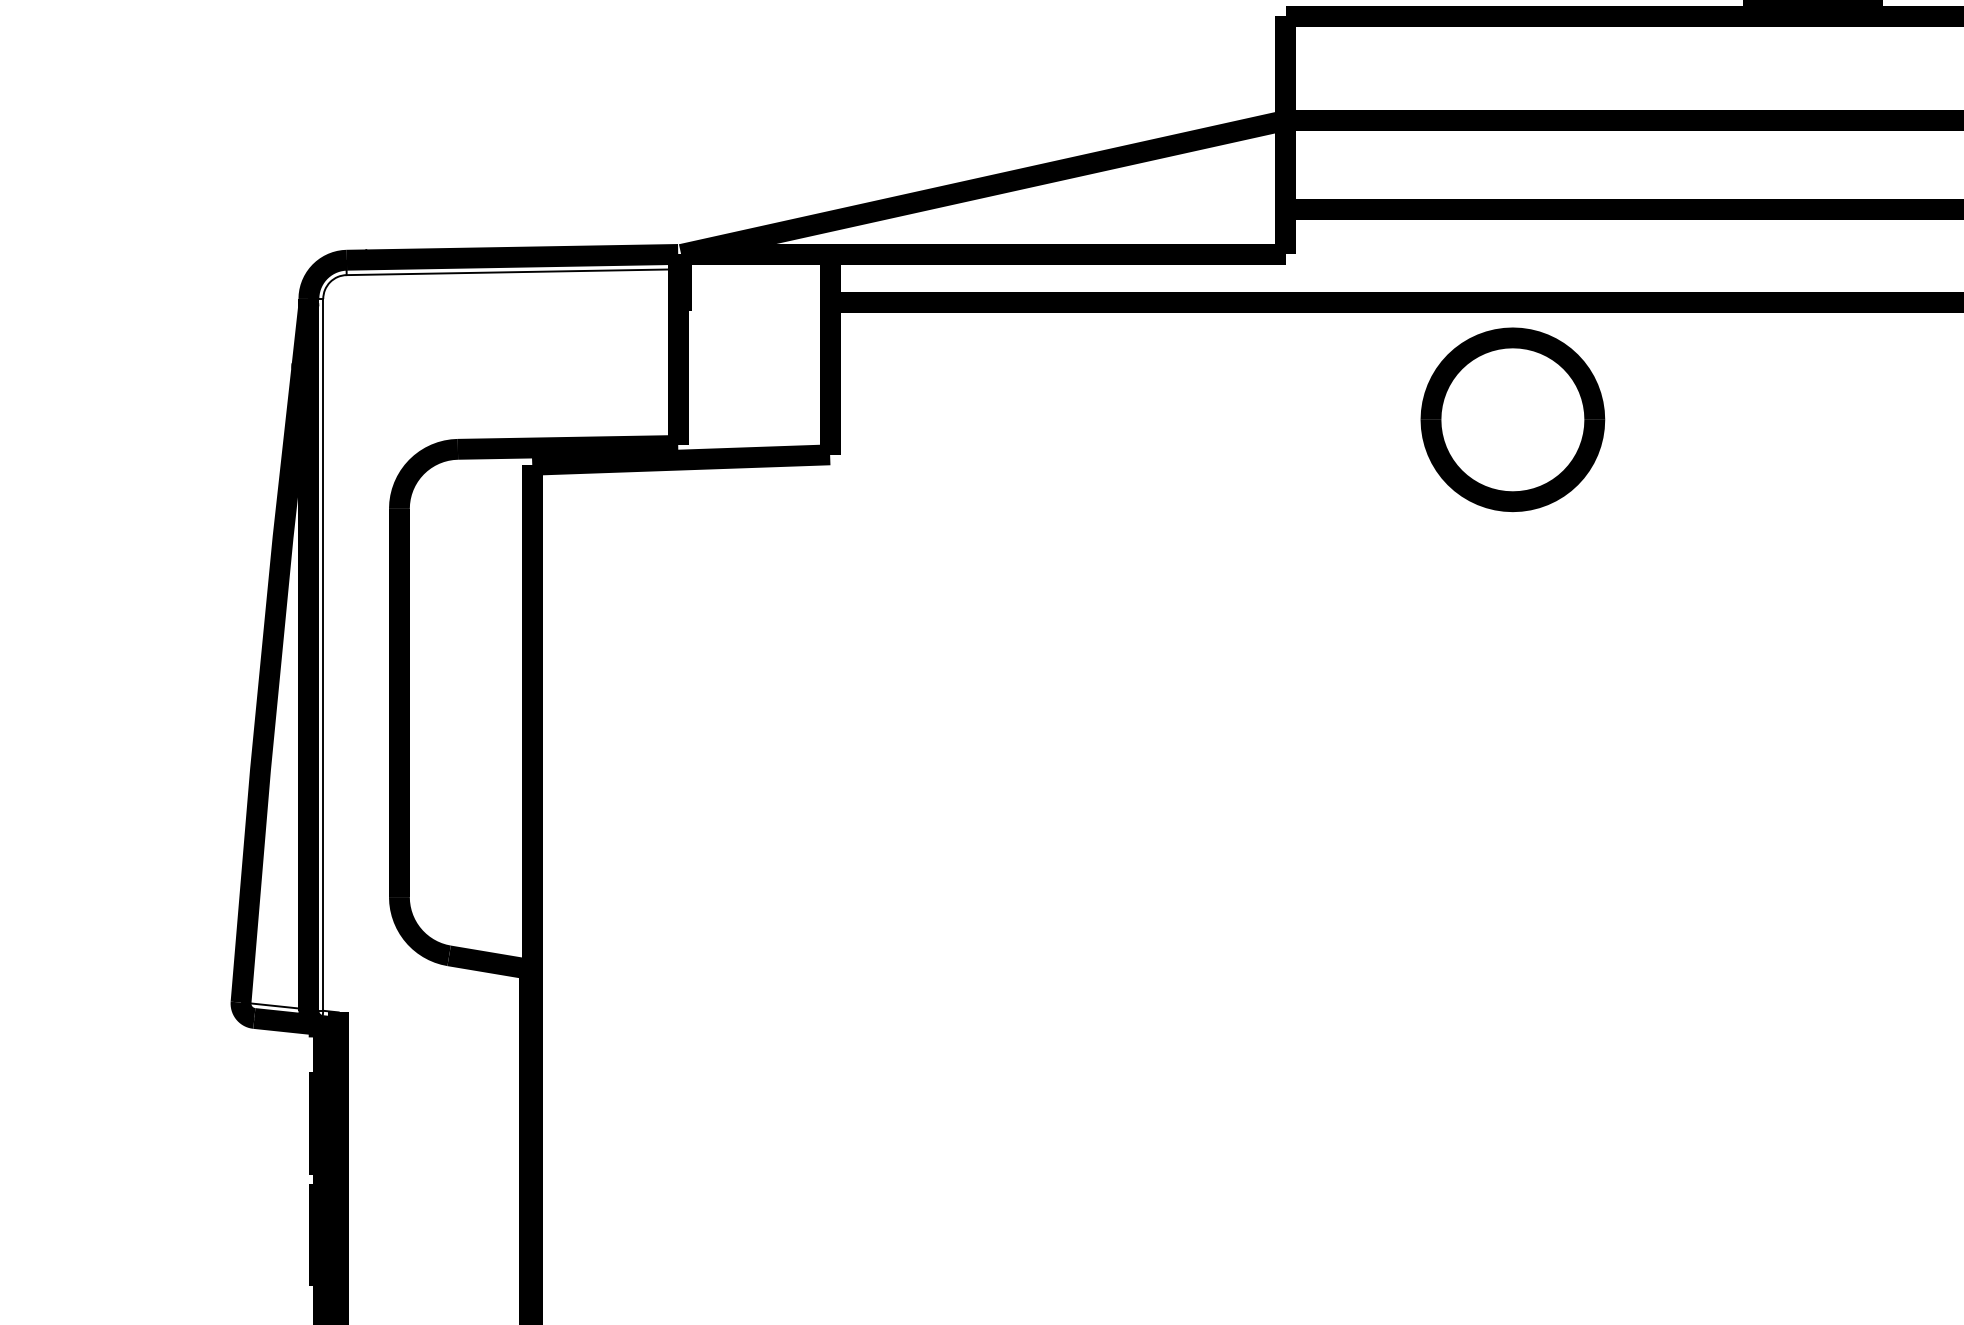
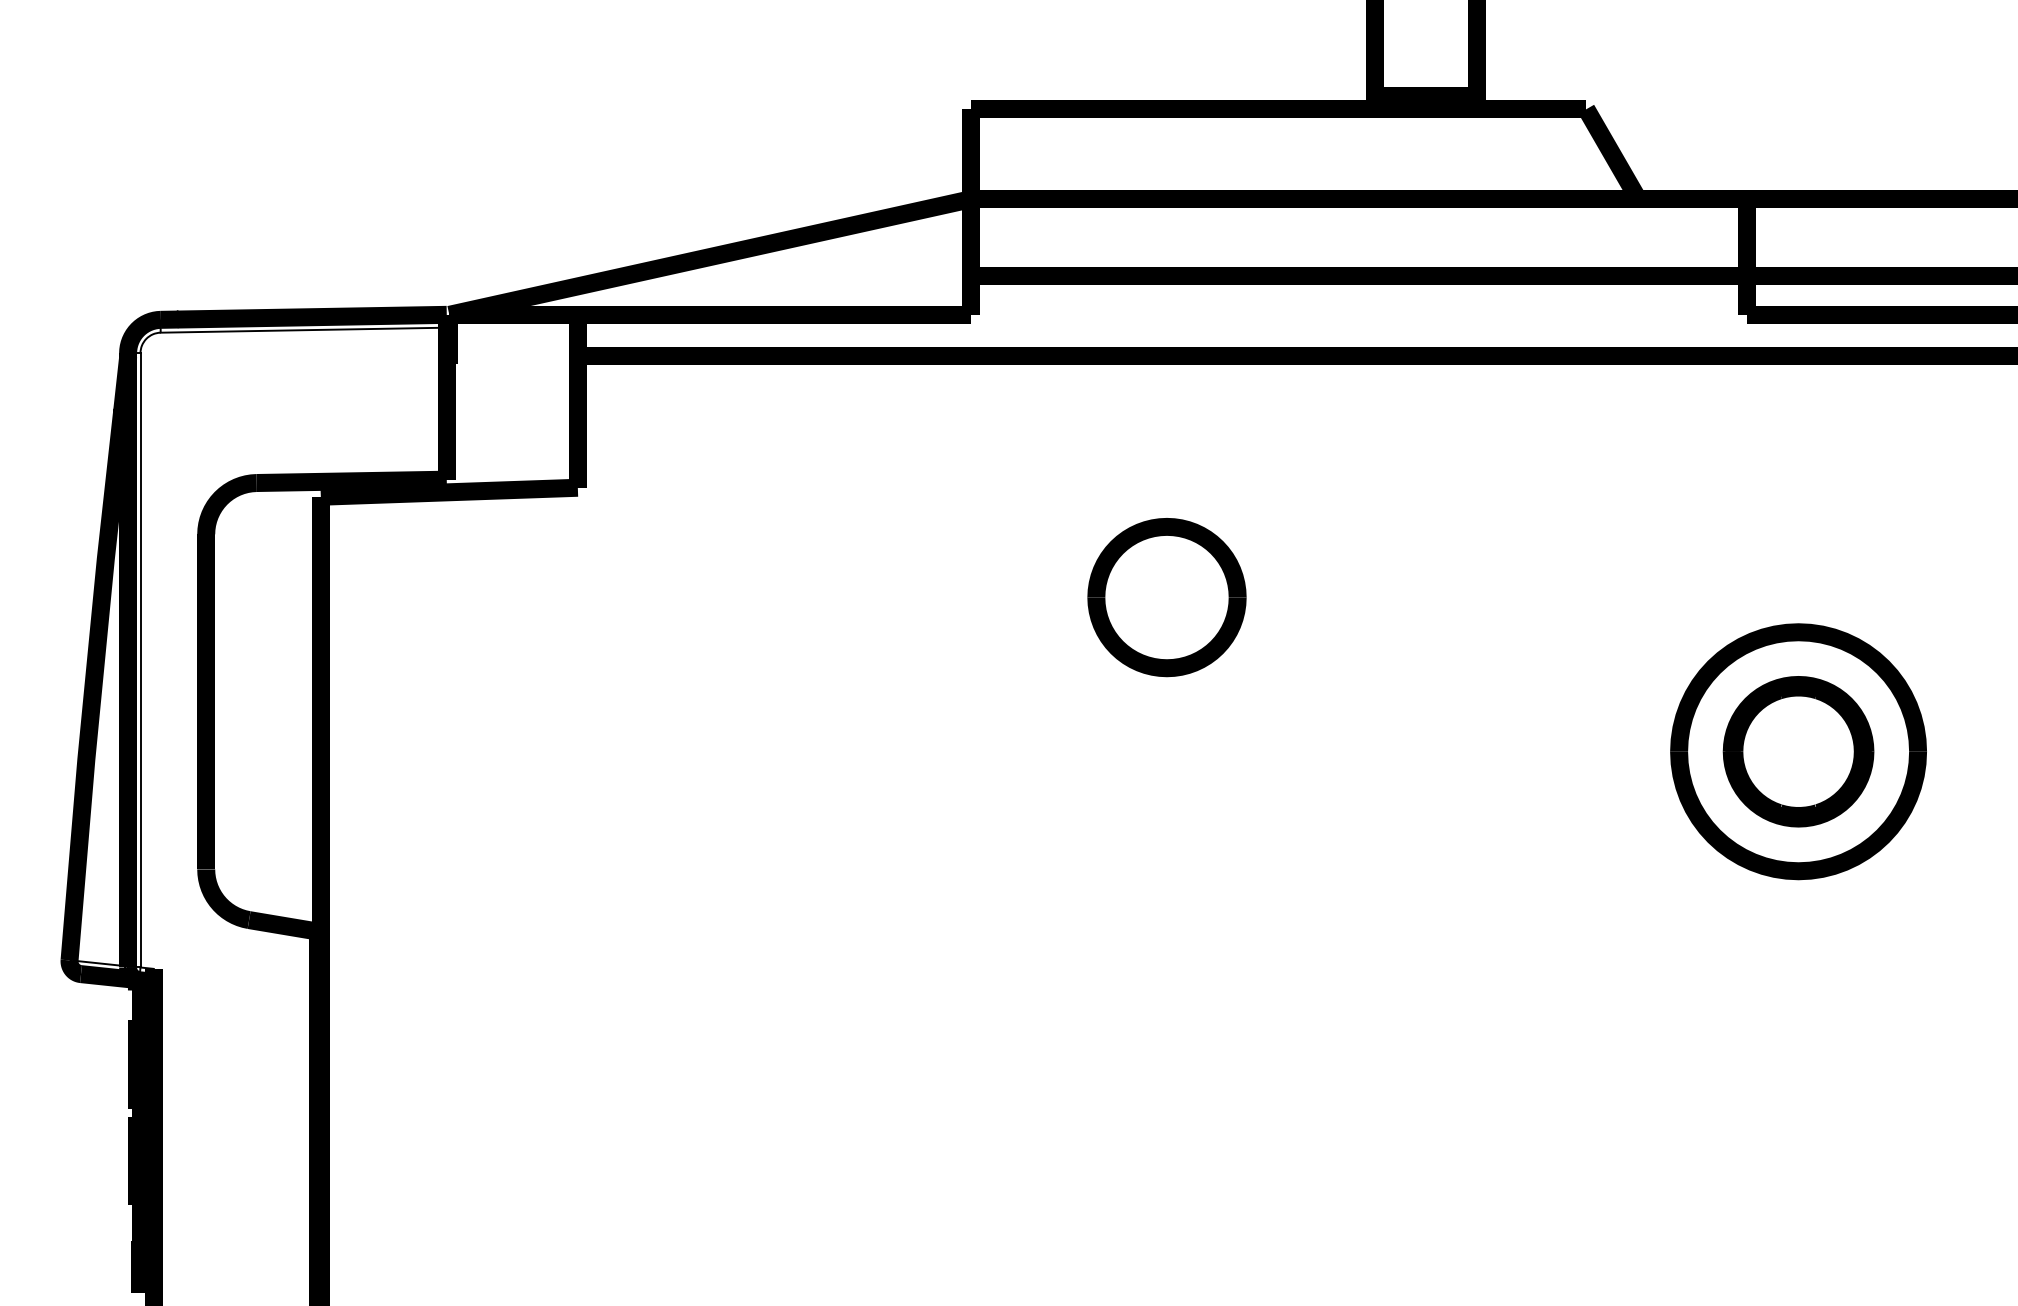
part: (1512, 419) -> (1166, 597), moved

